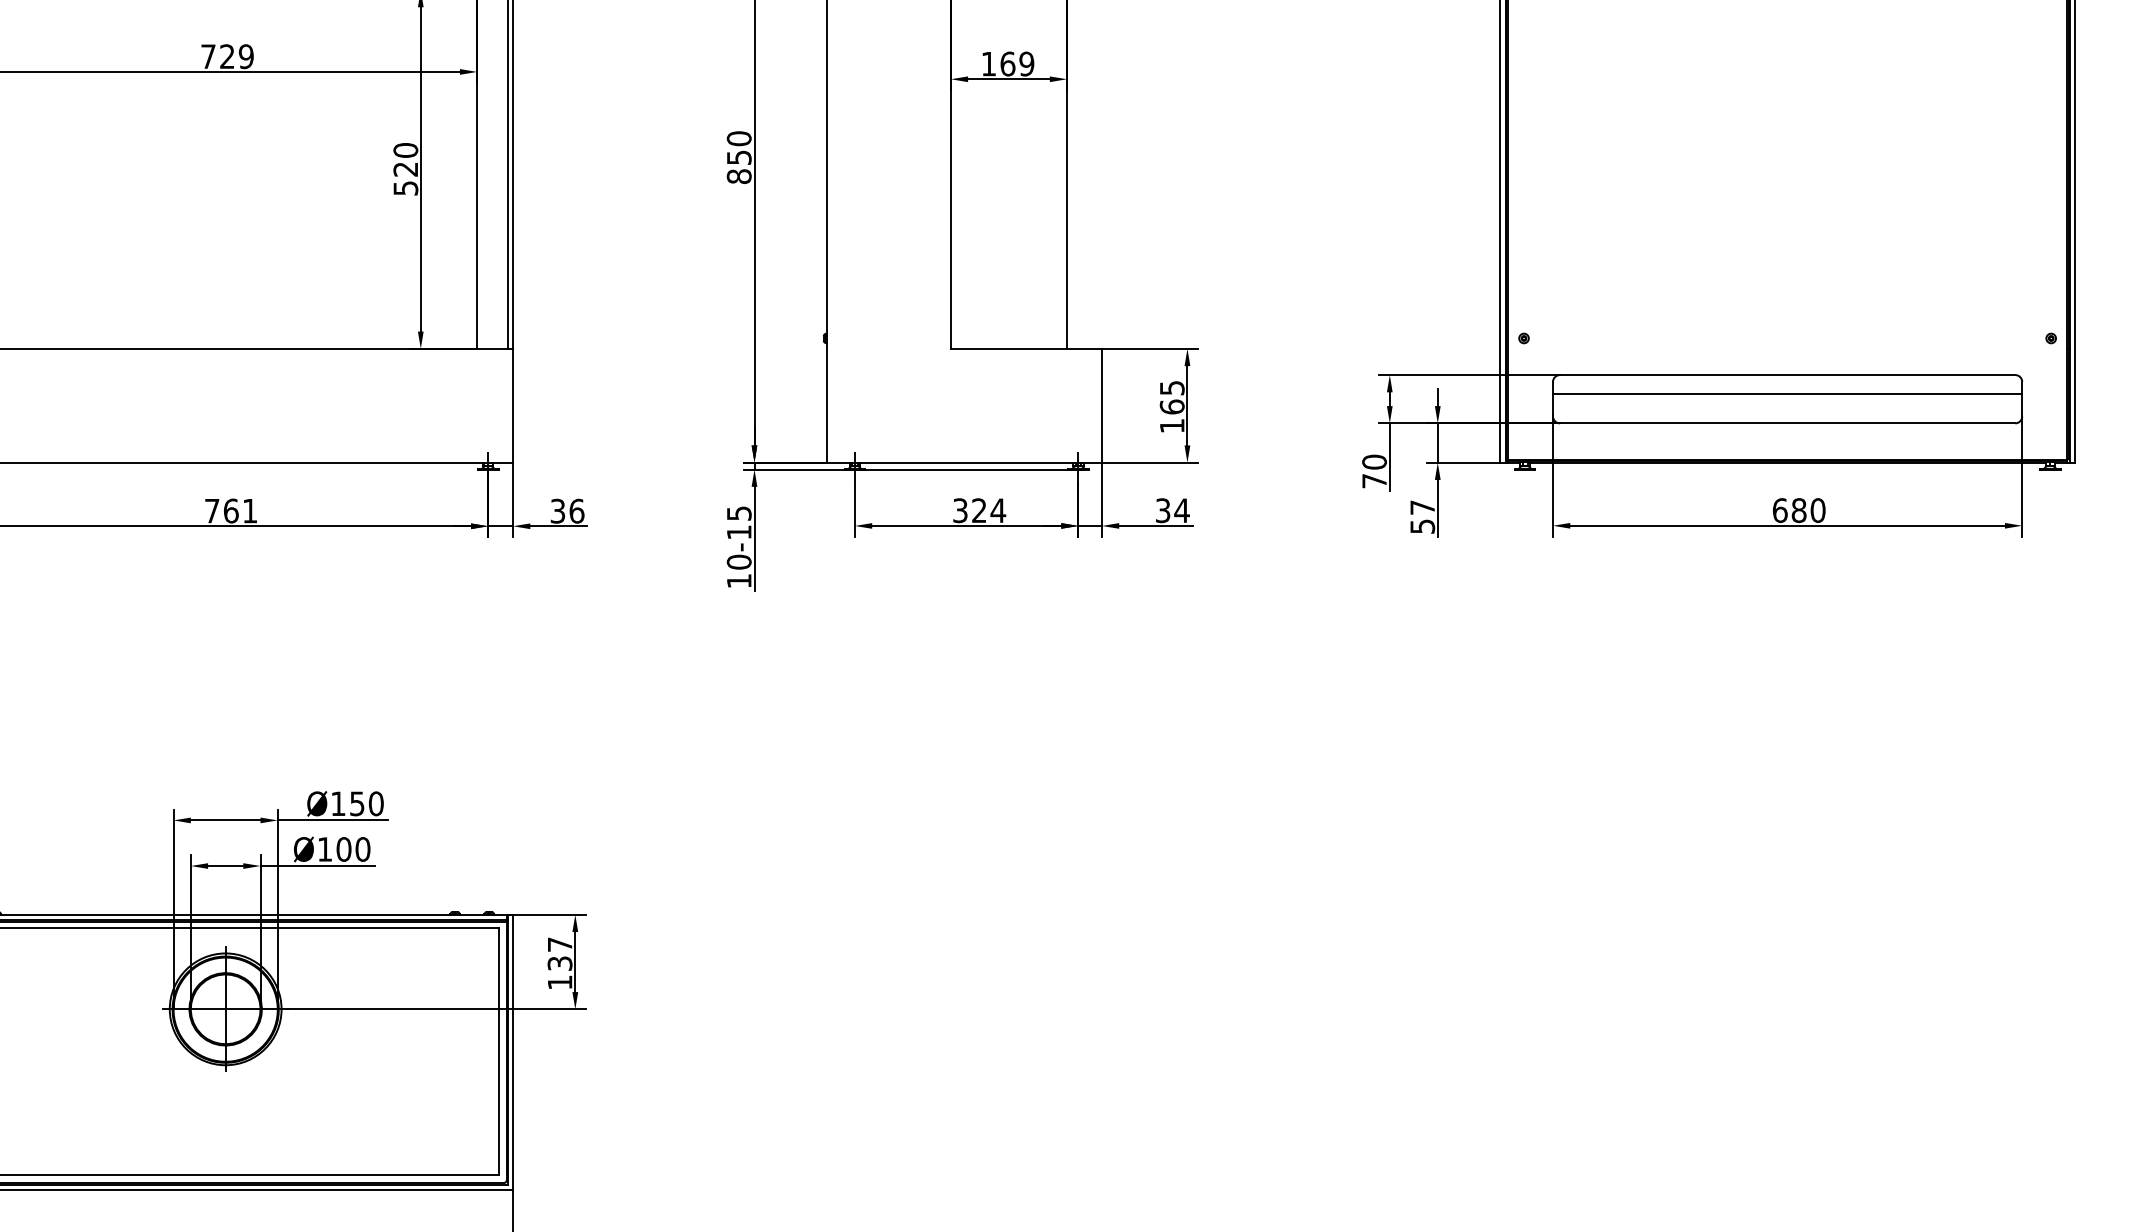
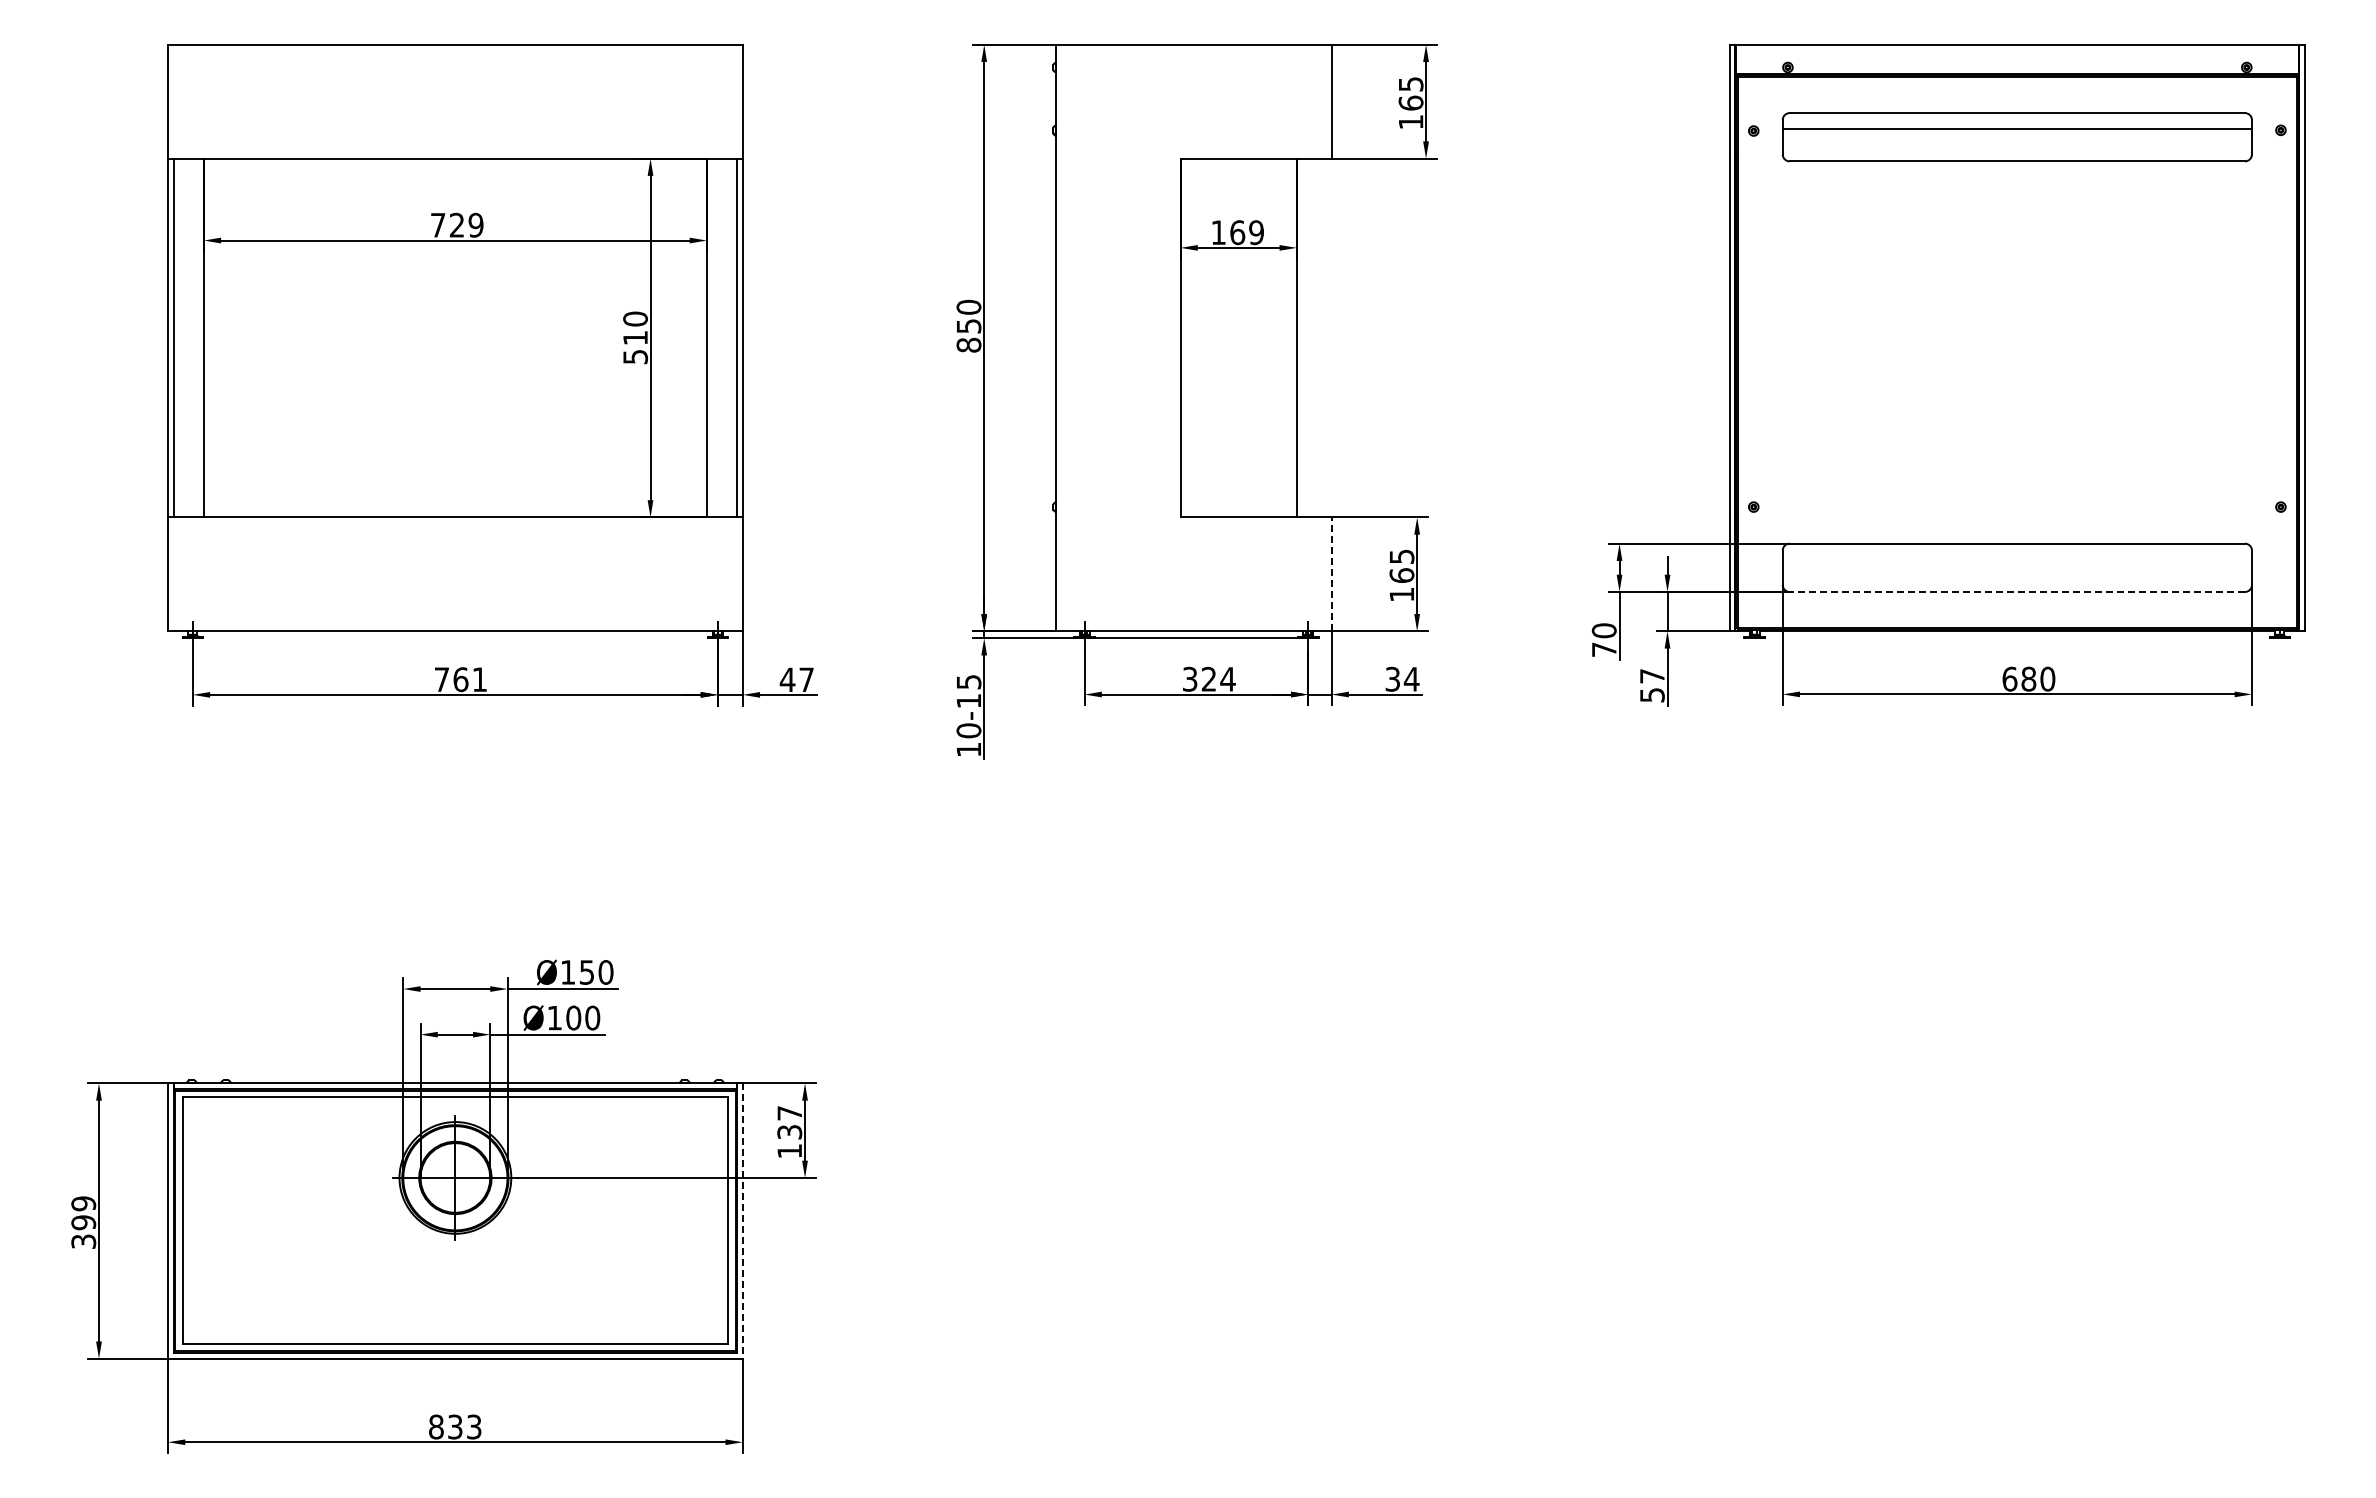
text: (405, 169) -> (635, 338), 520 -> 510
line: (1786, 393) -> (2016, 562), removed
line: (1101, 405) -> (1331, 574), solid -> dashed
line: (1787, 422) -> (2017, 591), solid -> dashed
text: (566, 510) -> (796, 679), 36 -> 47
line: (512, 1052) -> (742, 1221), solid -> dashed

